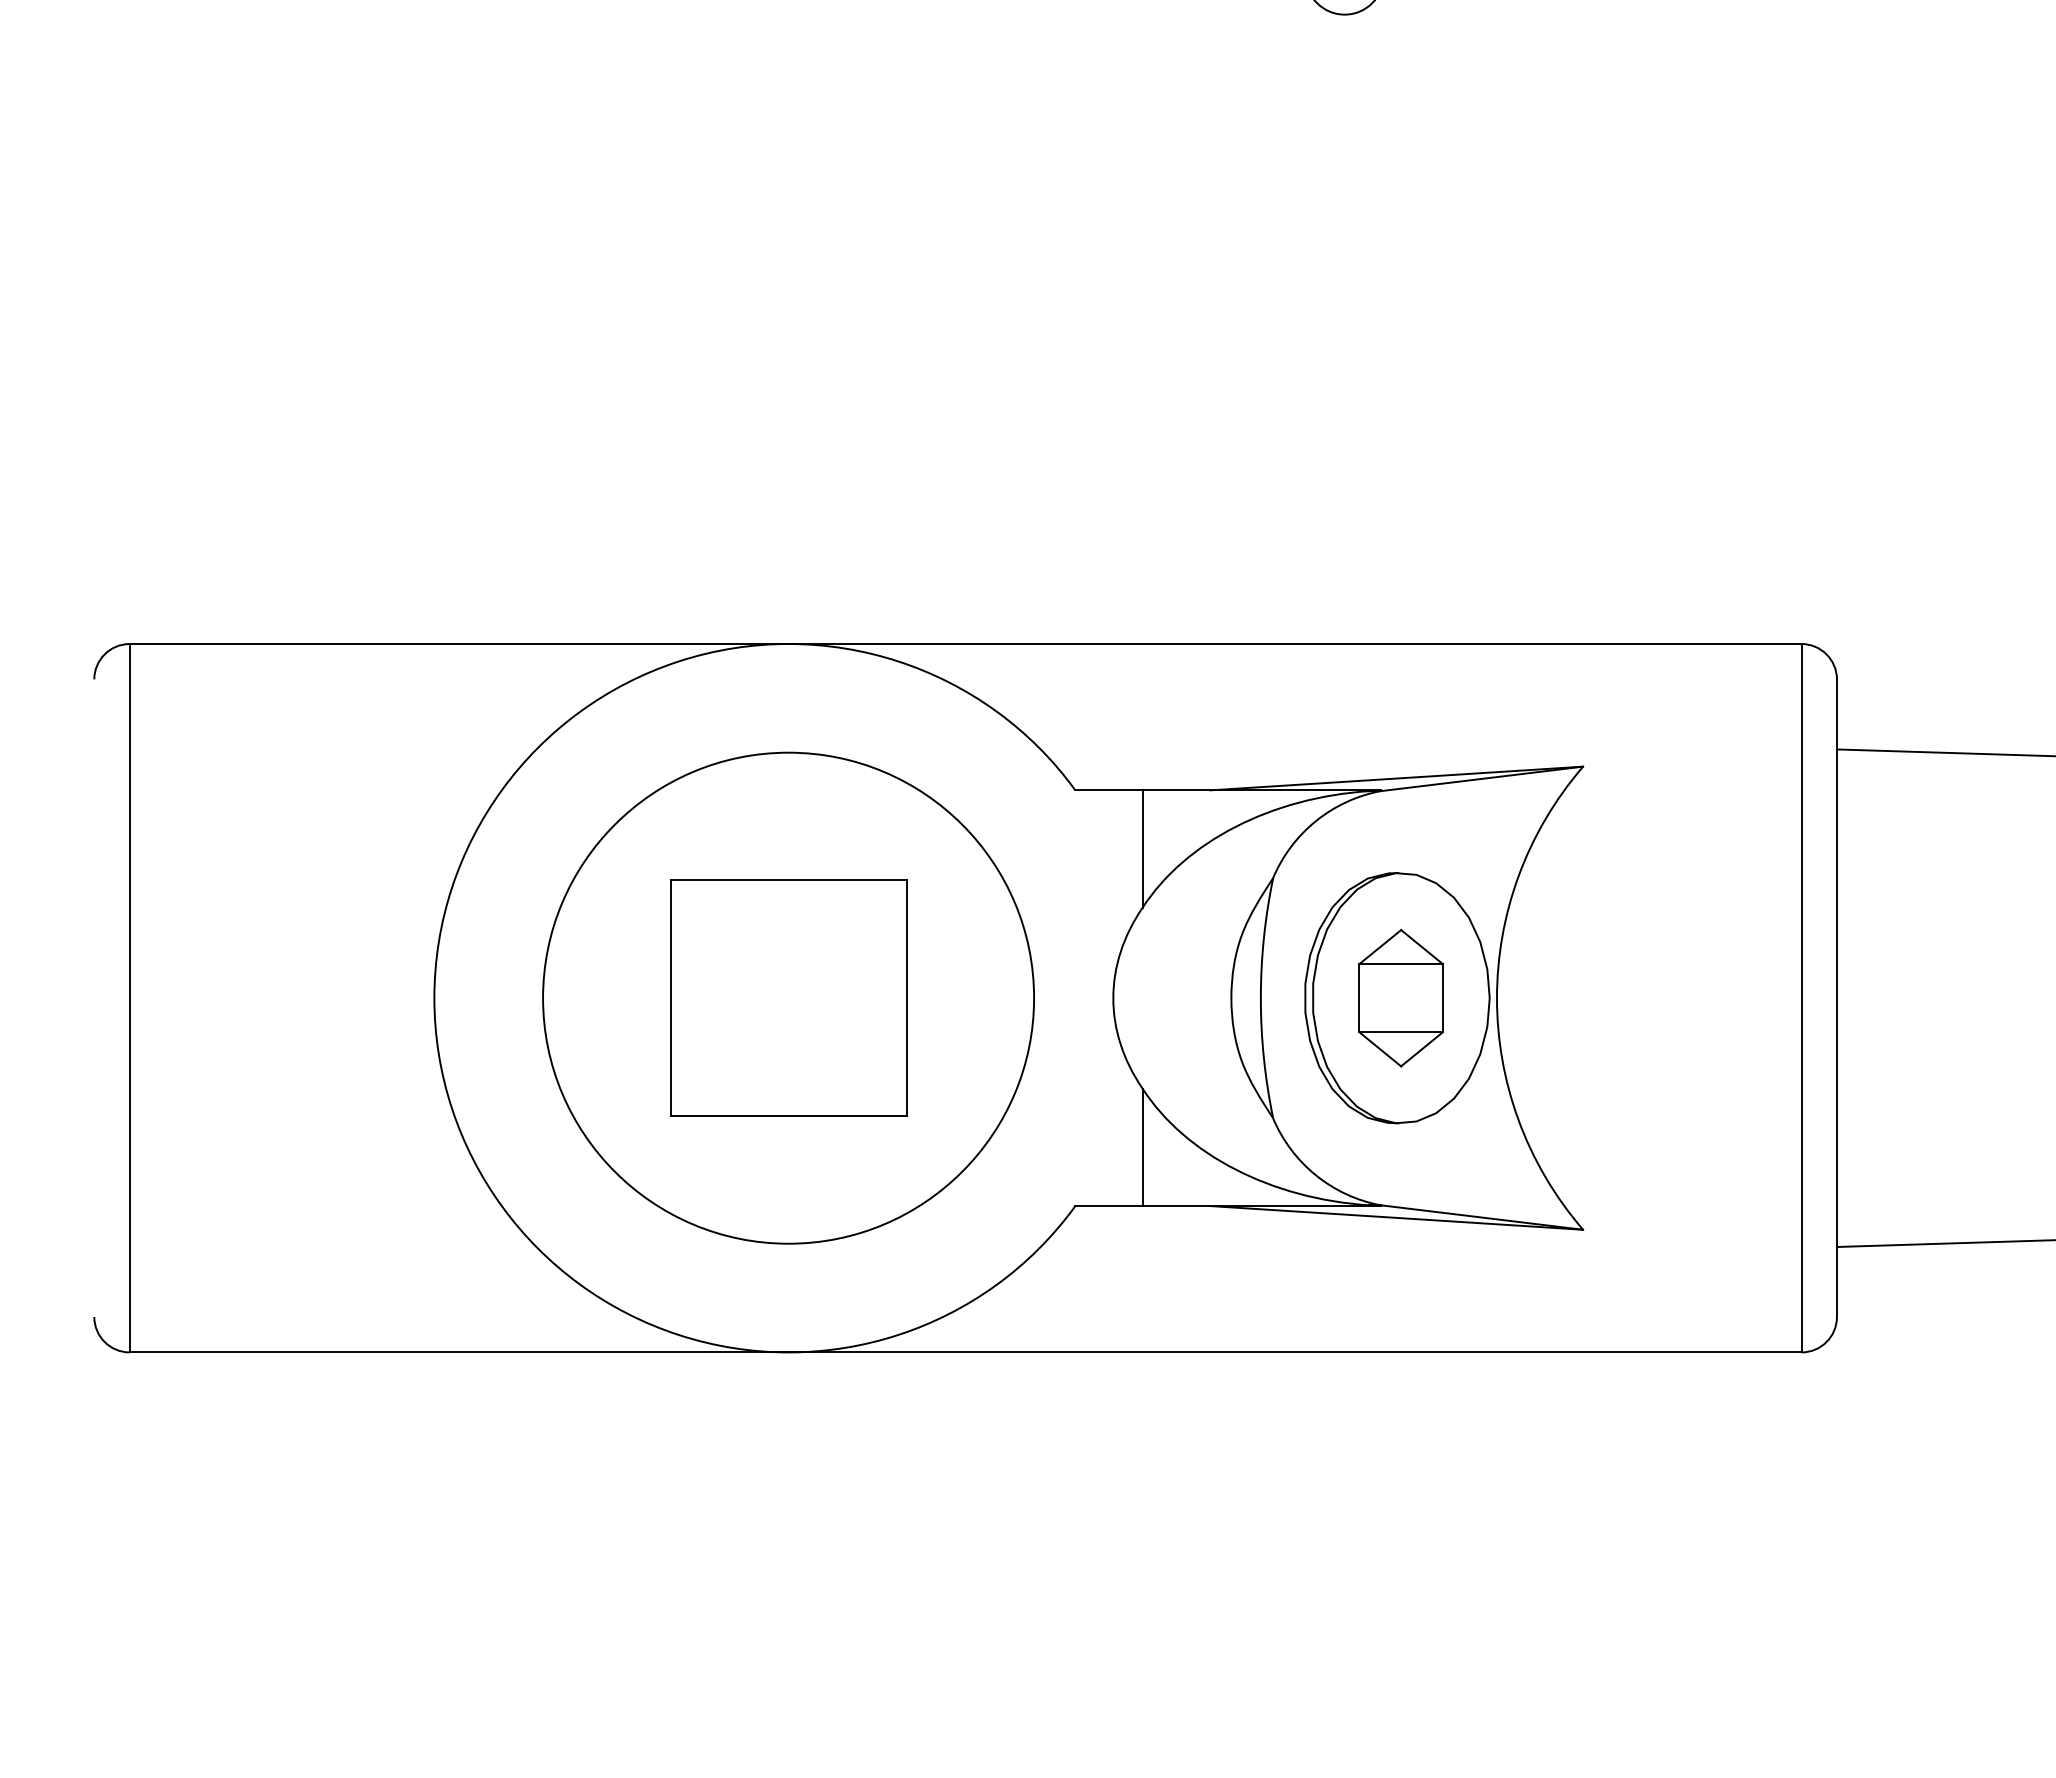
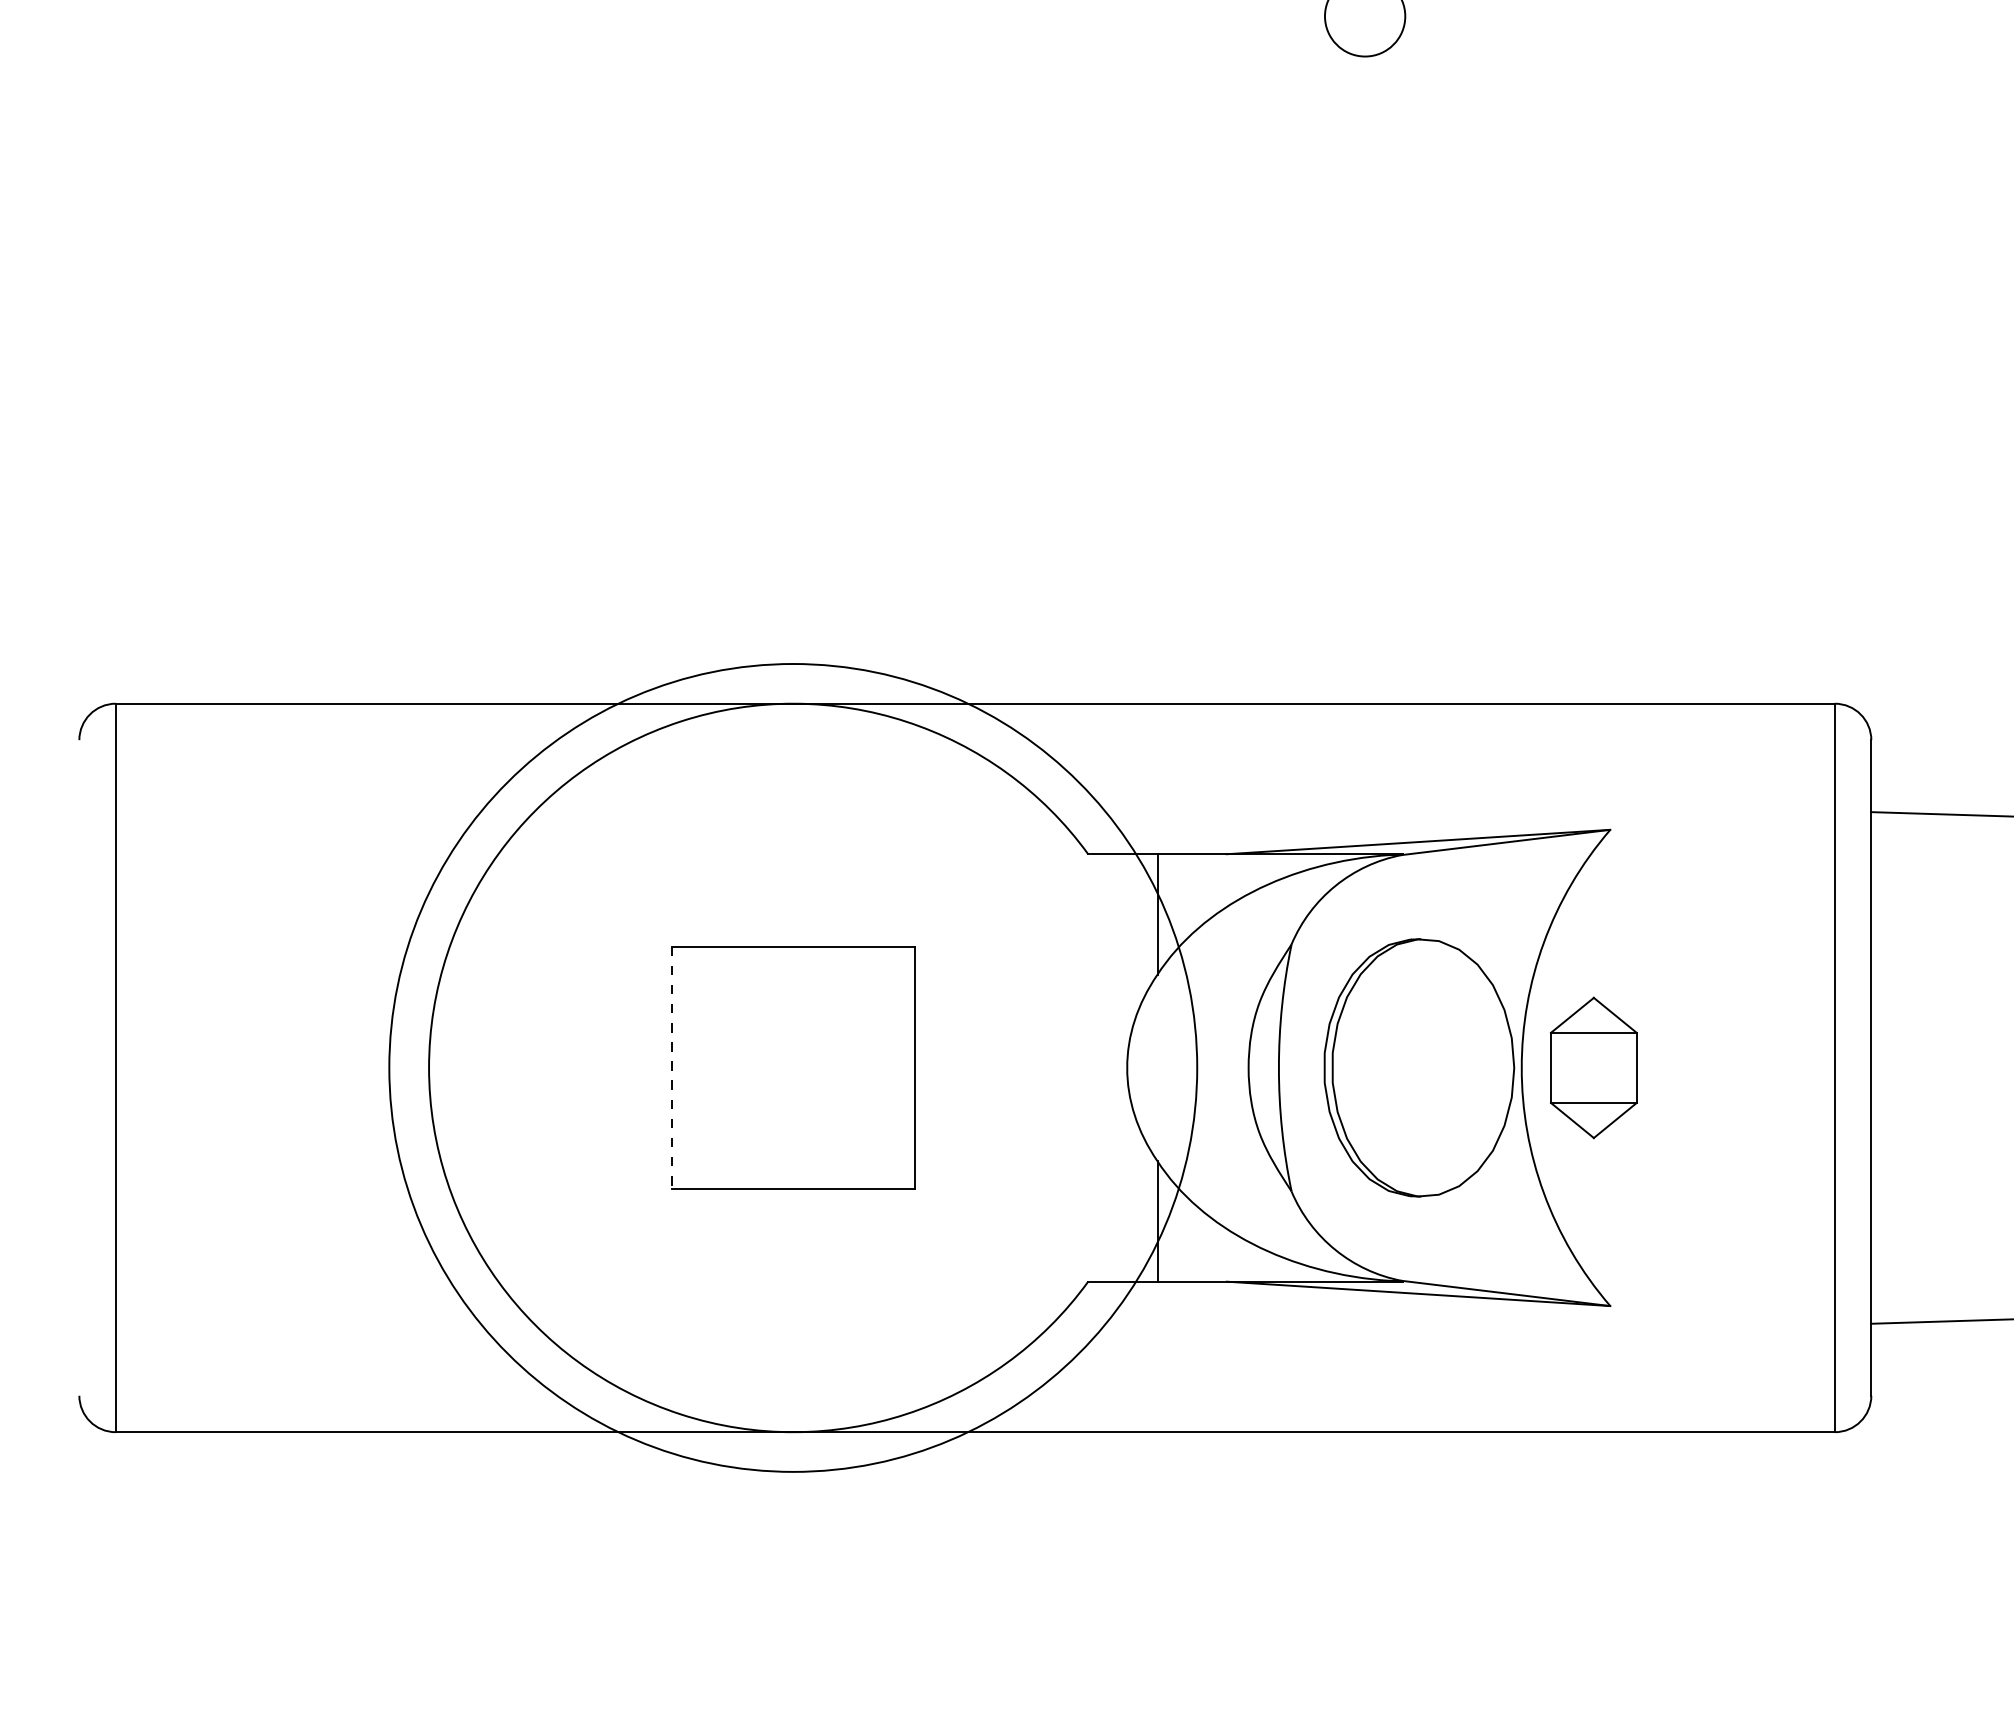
circle: (788, 997) -> (793, 1067), size x1.6
part: (1400, 997) -> (1593, 1067), moved
line: (670, 998) -> (671, 1068), solid -> dashed

